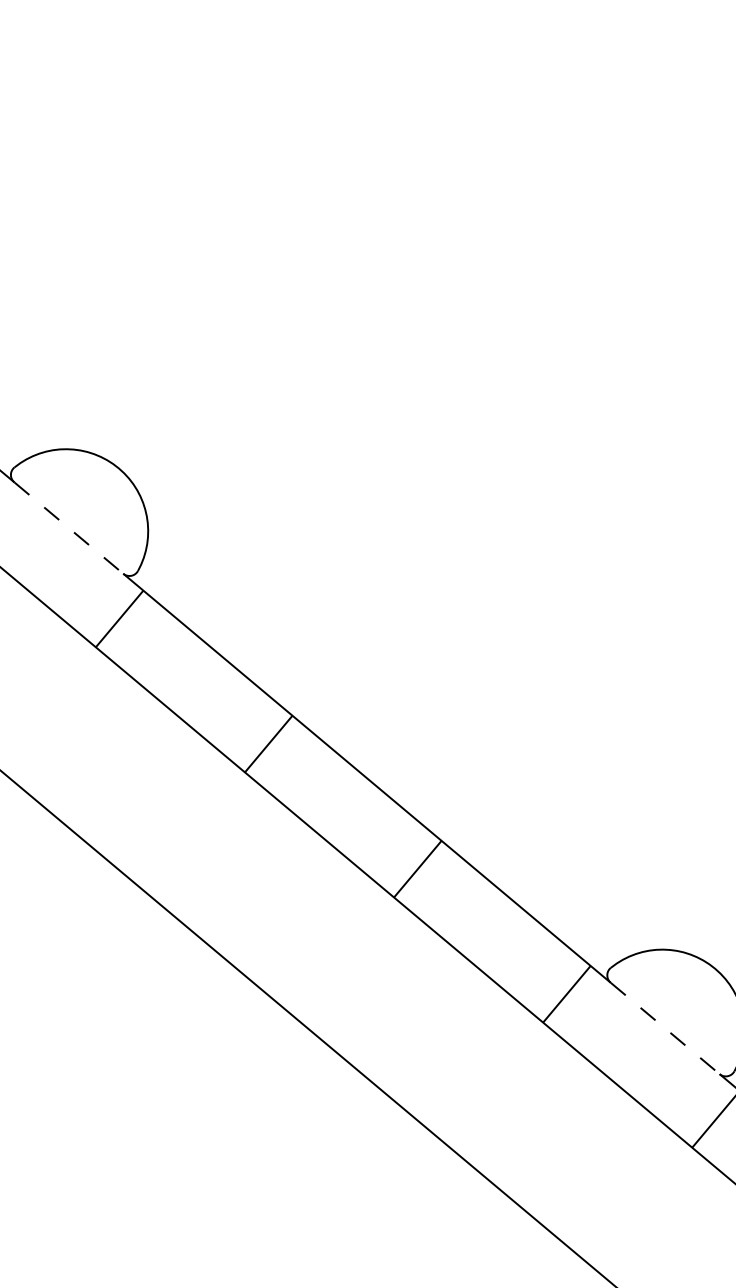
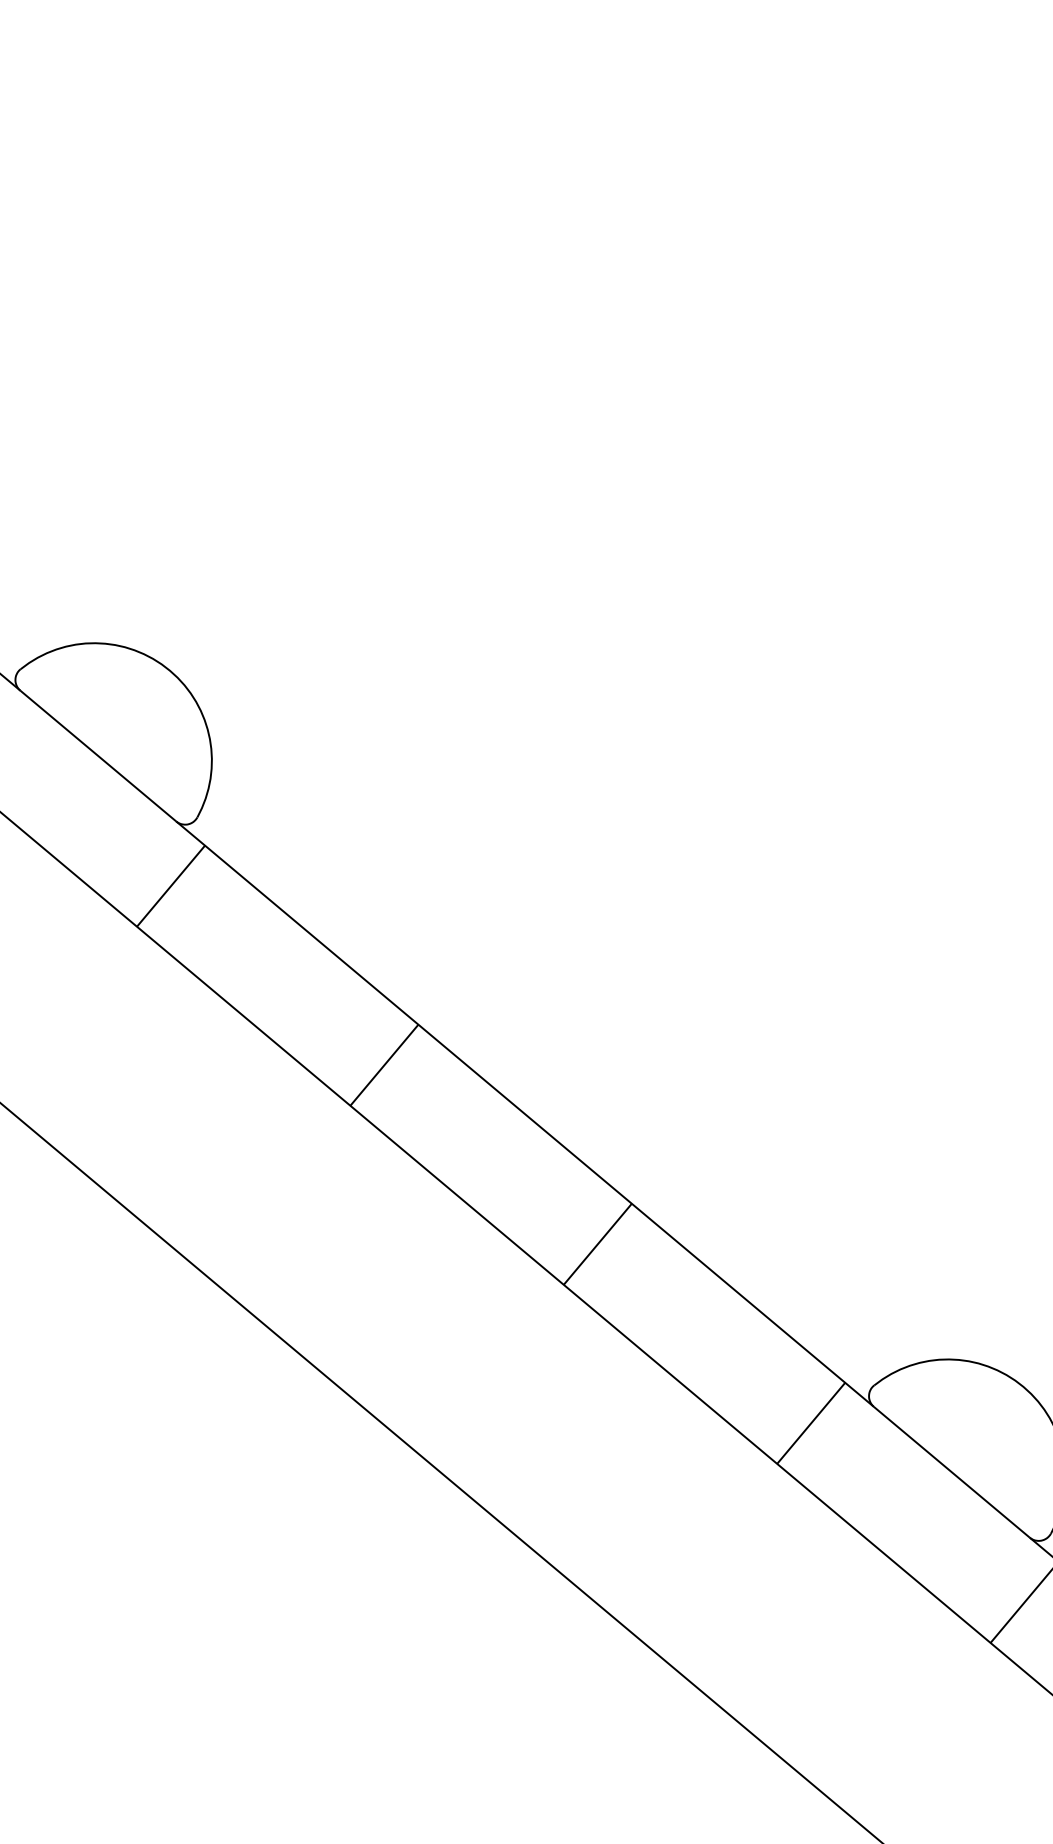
line: (69, 528) -> (99, 756), dashed -> solid
line: (665, 1028) -> (952, 1472), dashed -> solid

